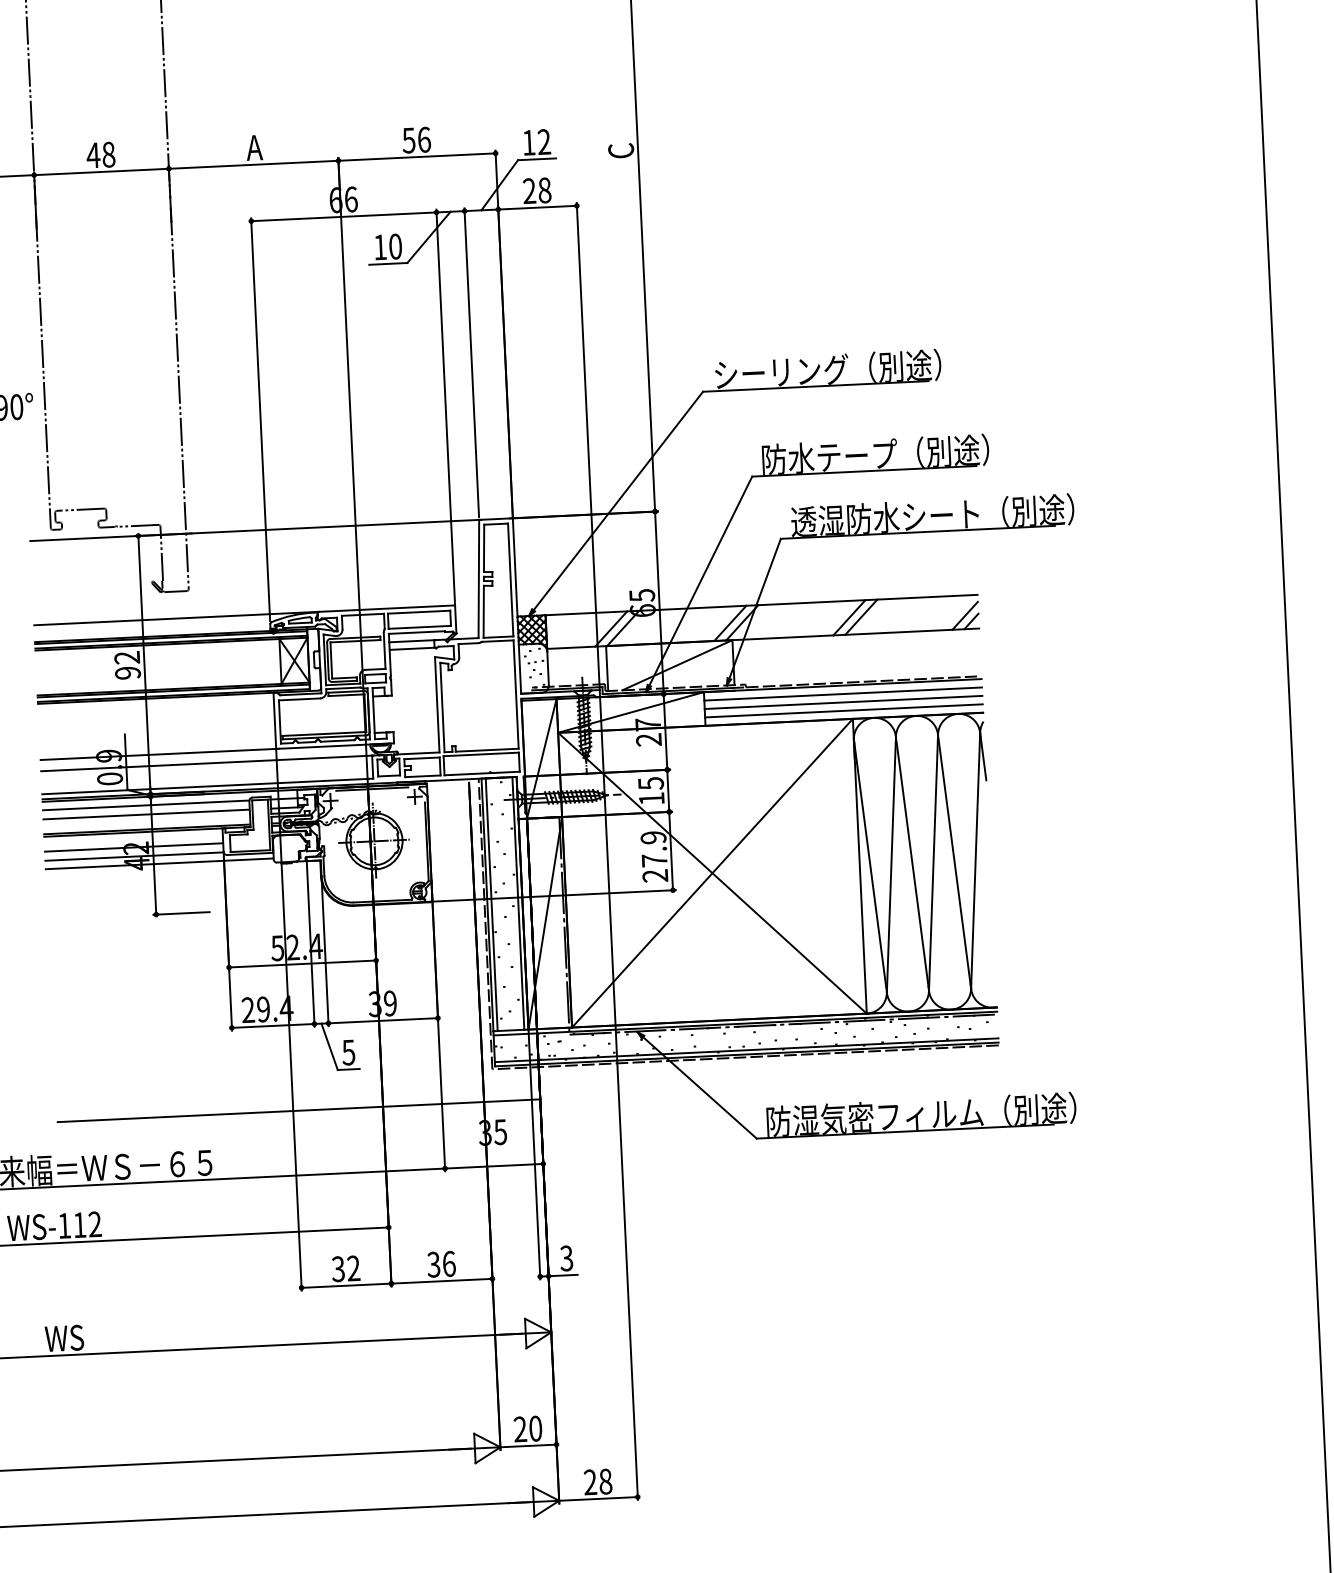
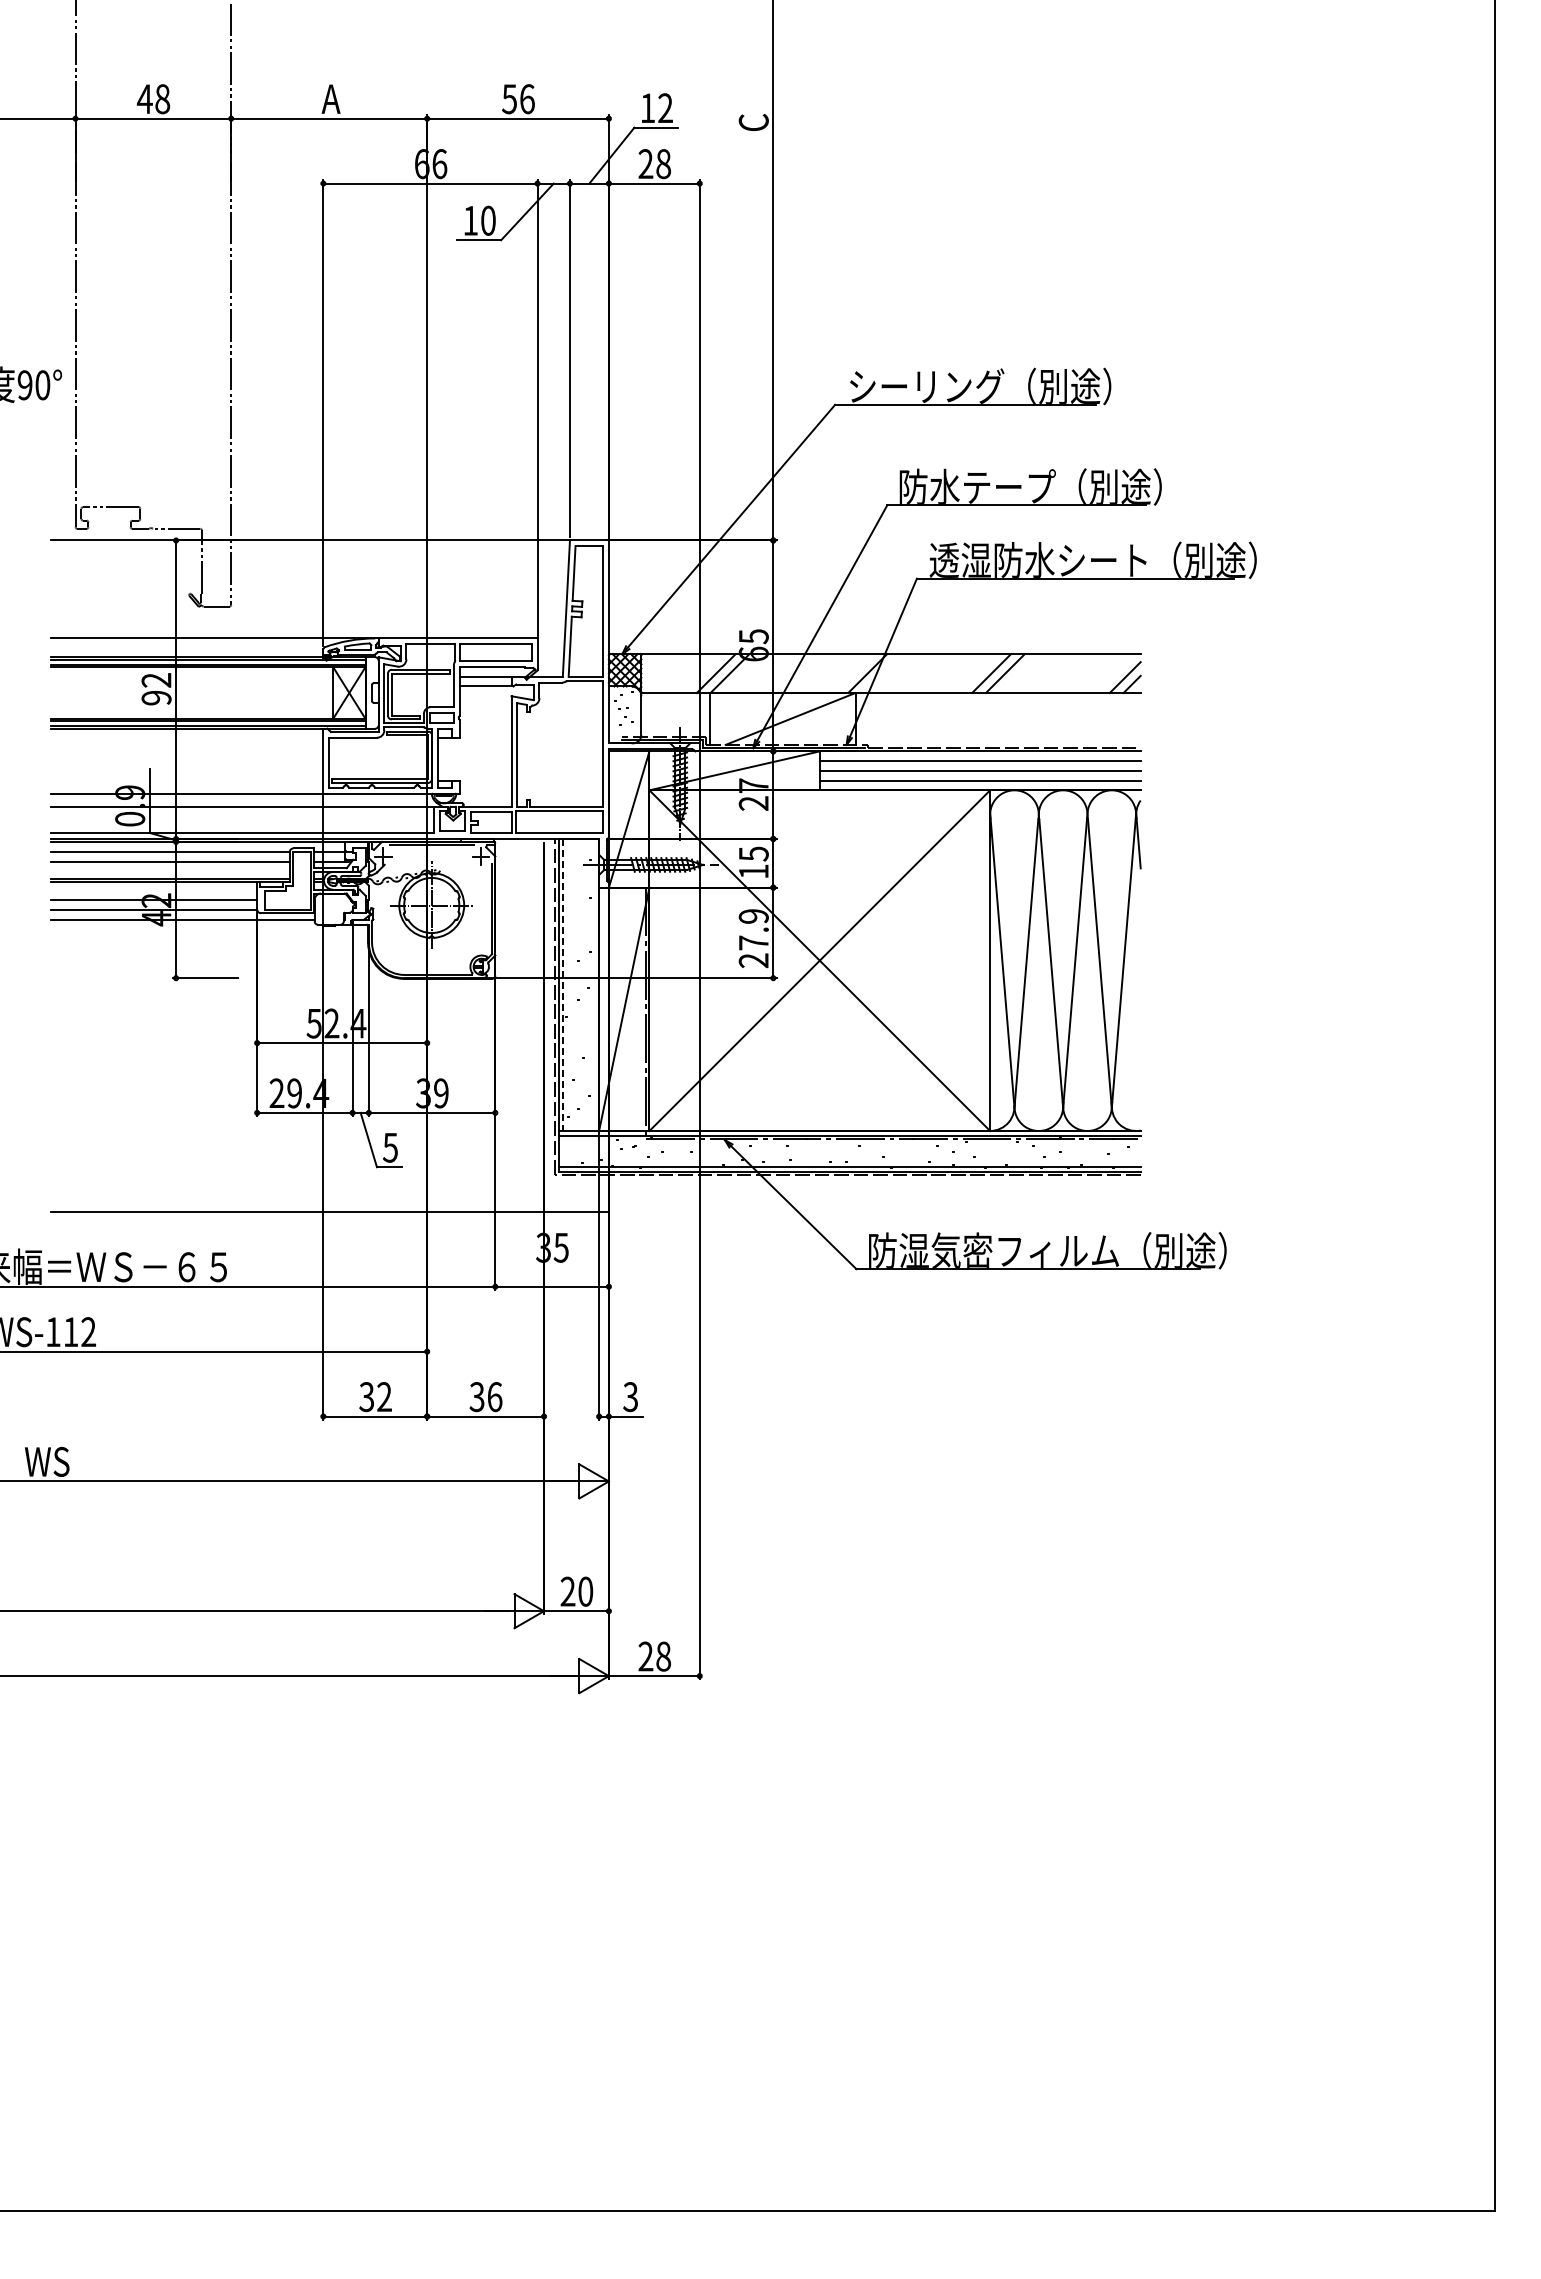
line: (729, 623) -> (853, 673), removed
line: (518, 903) -> (594, 985), removed
line: (491, 905) -> (563, 985), solid -> dashed

